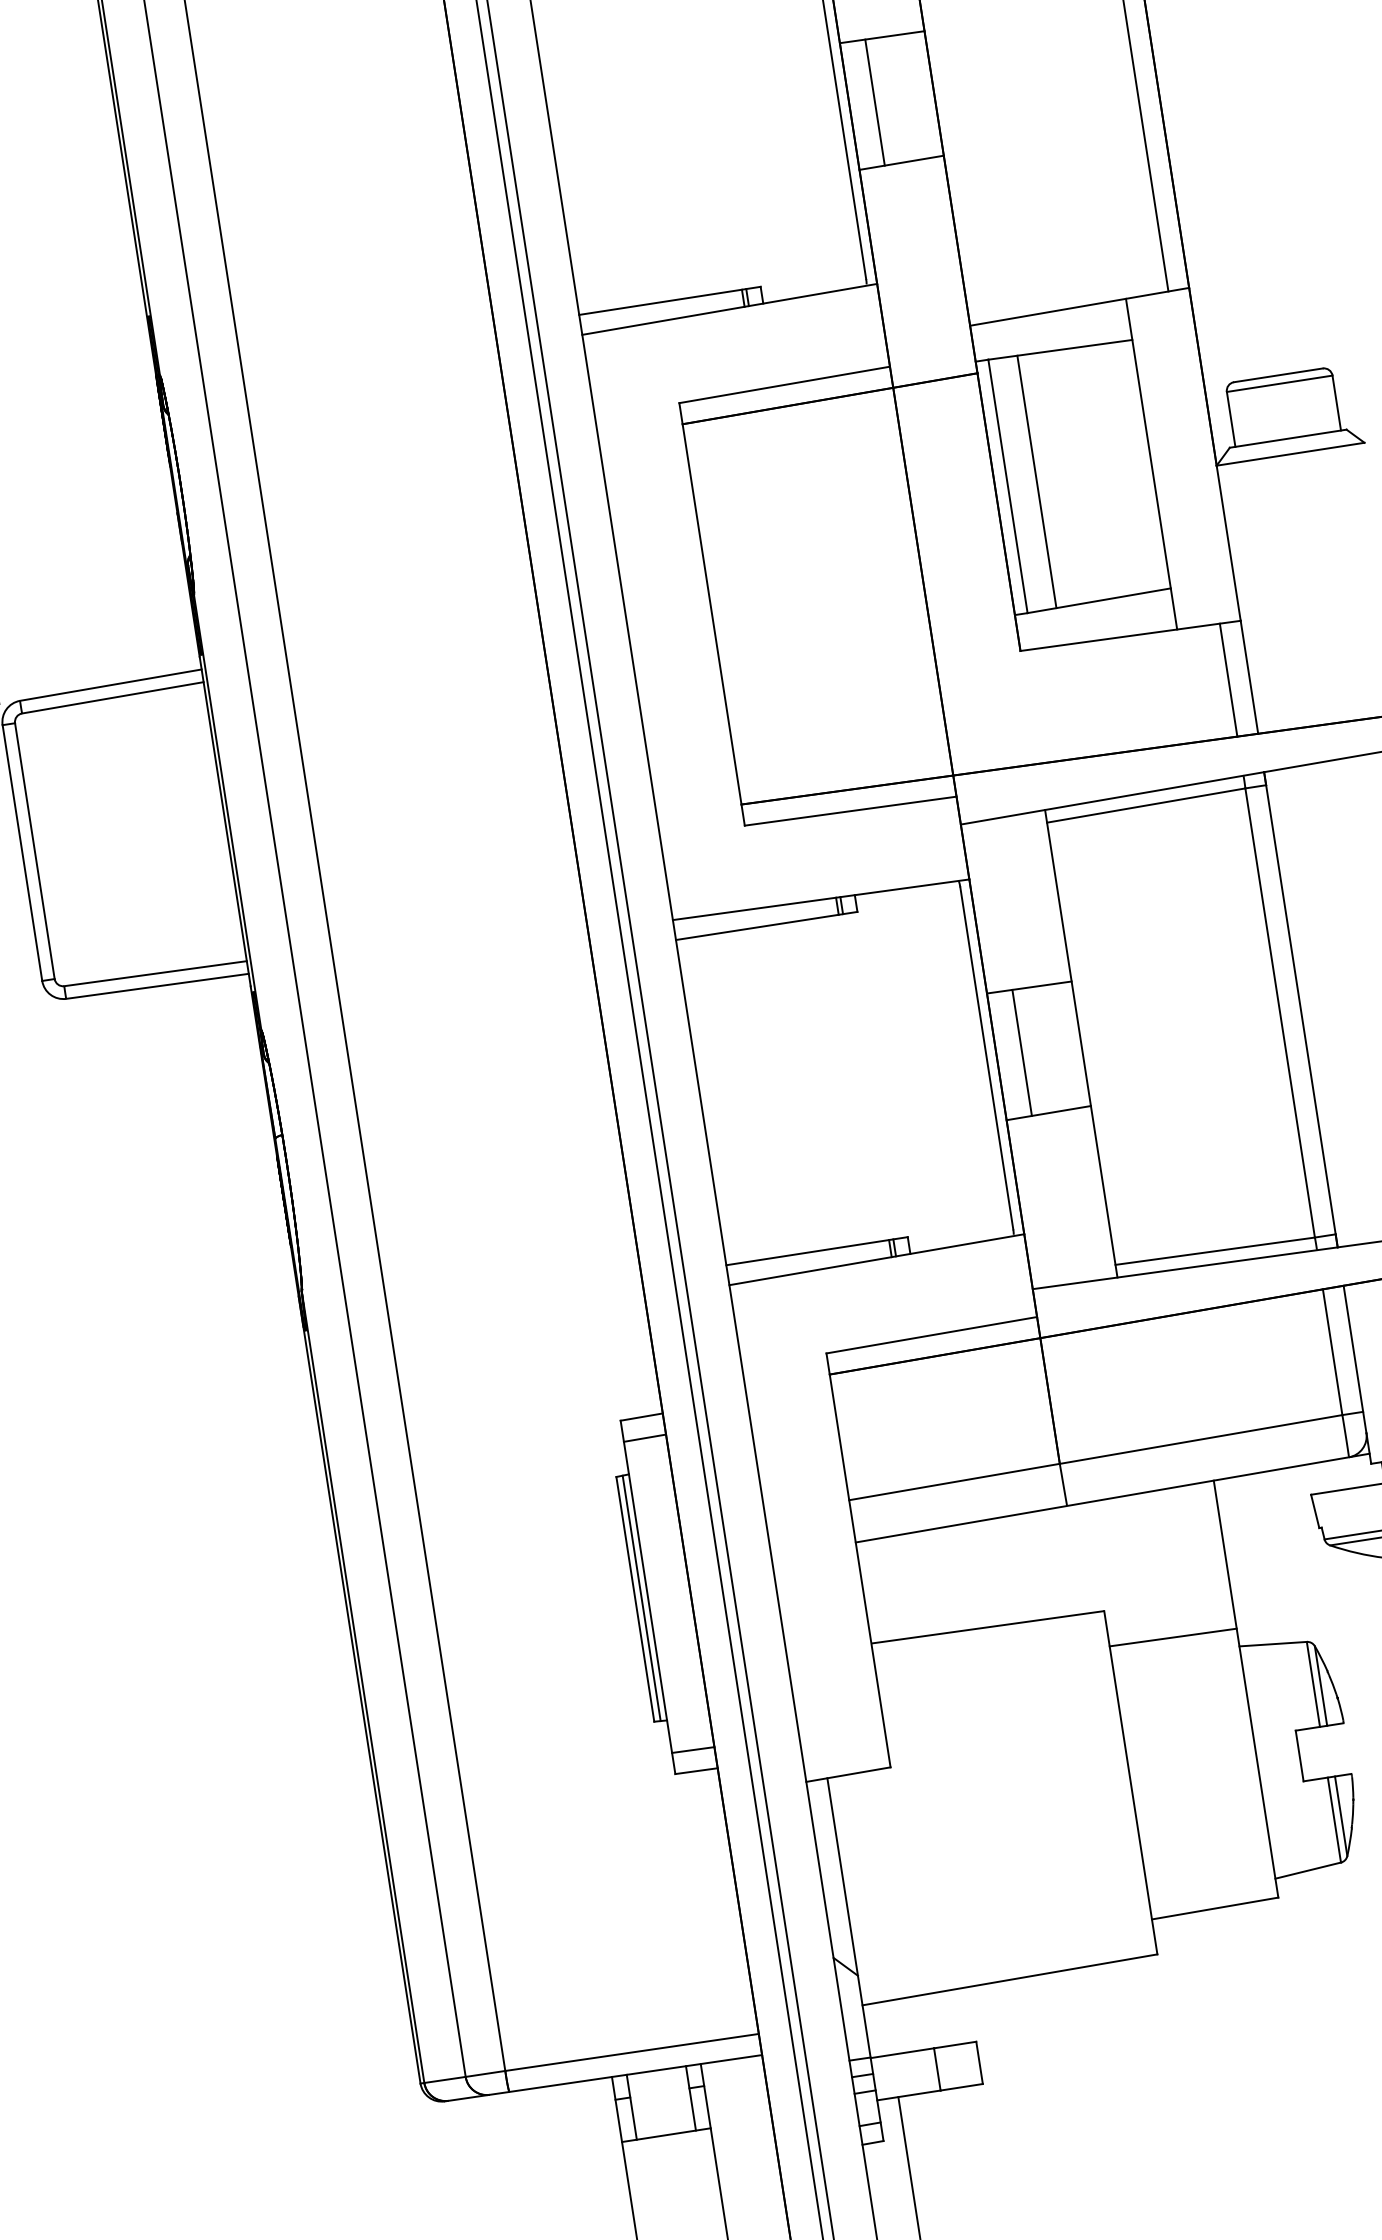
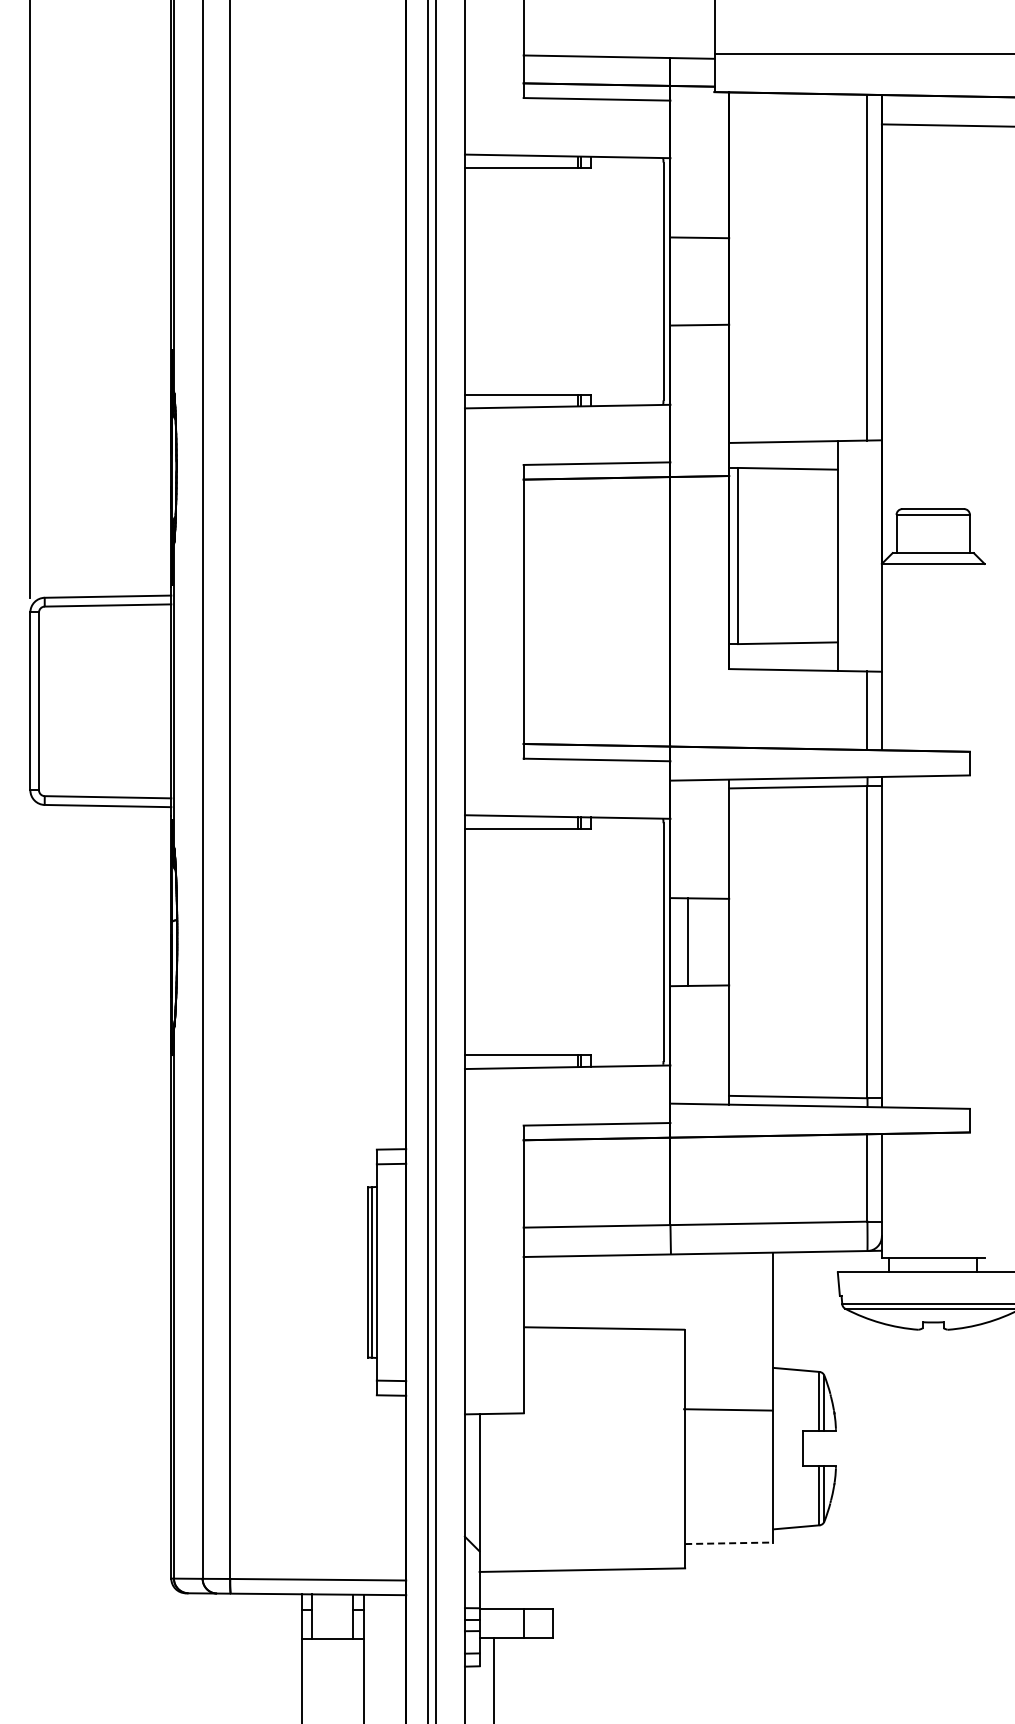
line: (875, 102) -> (688, 281), removed
line: (1037, 481) -> (758, 555), removed
line: (1173, 1636) -> (728, 1409), moved
line: (1215, 1908) -> (729, 1543), solid -> dashed

